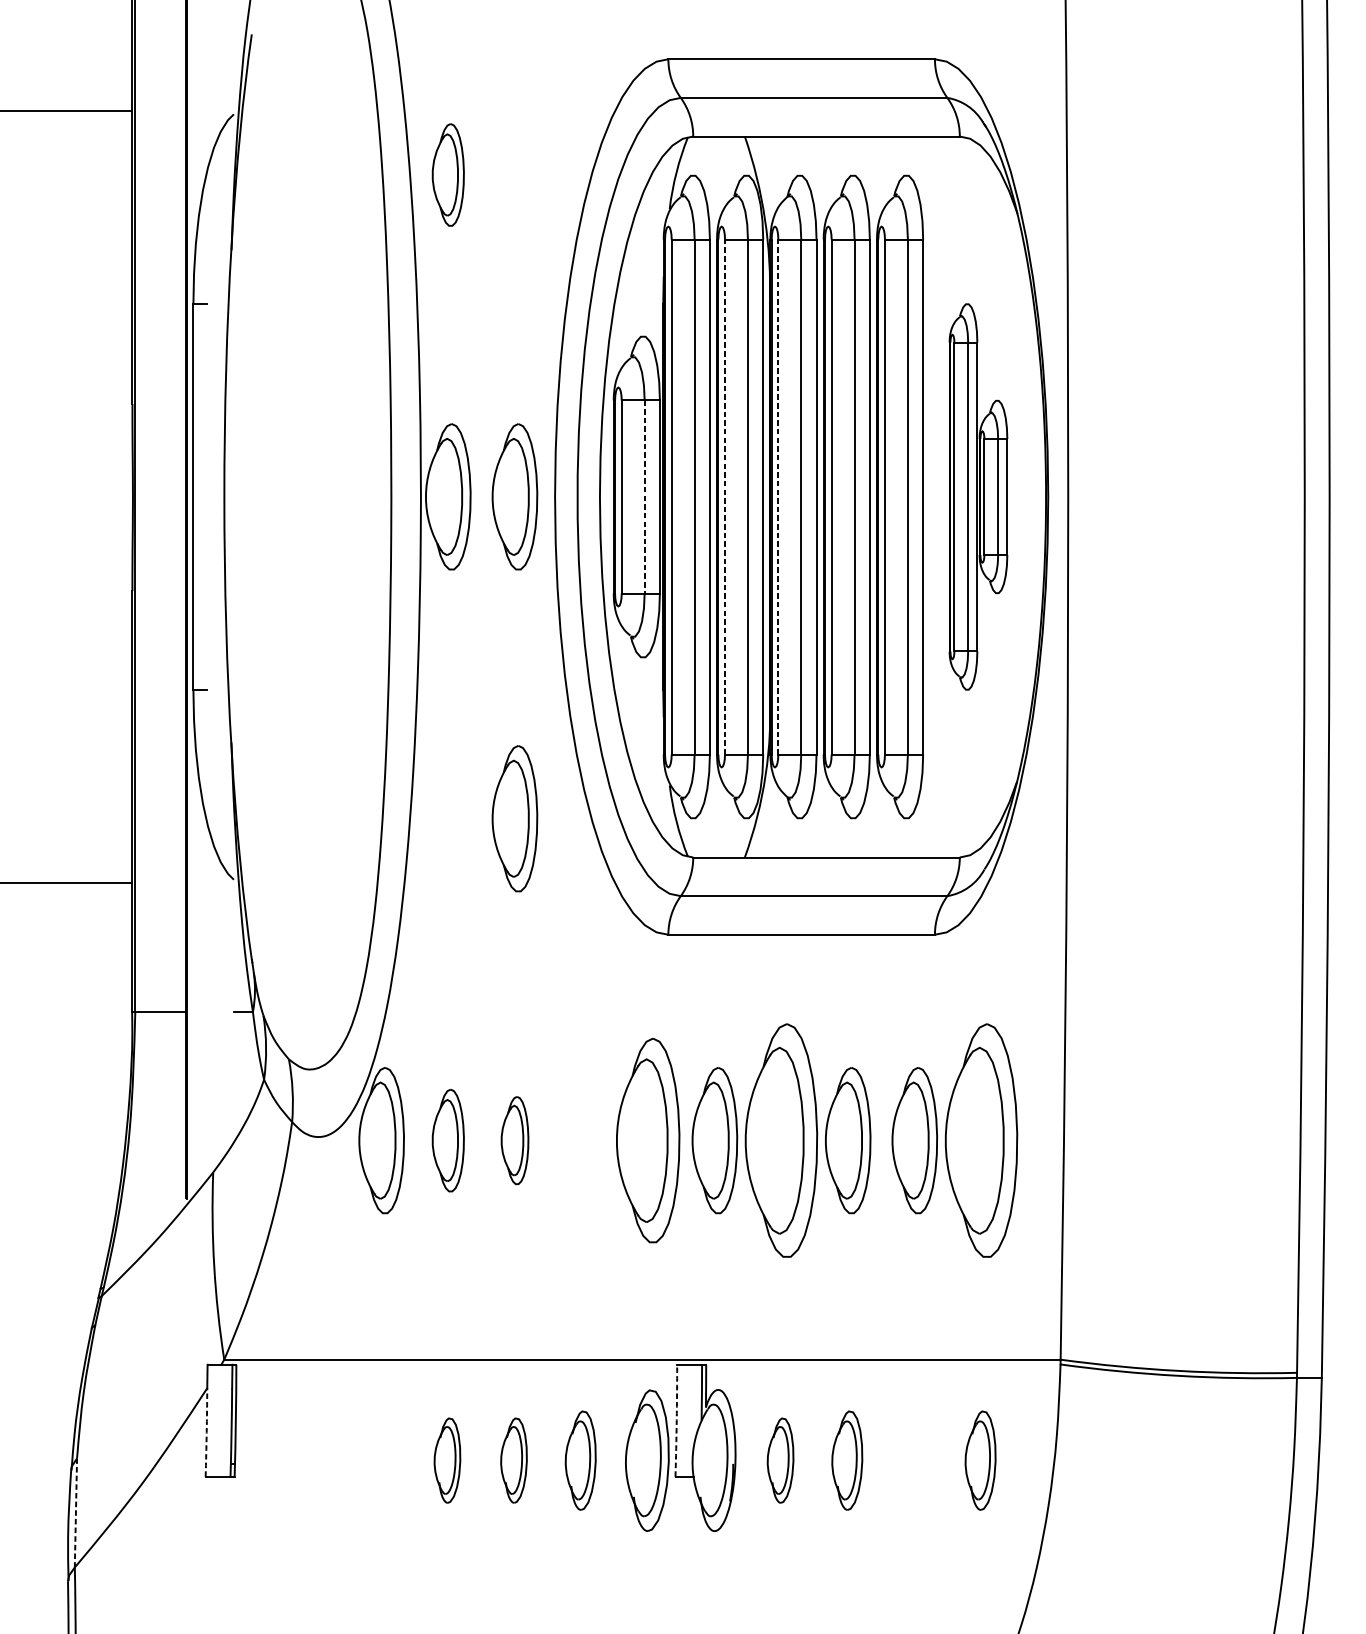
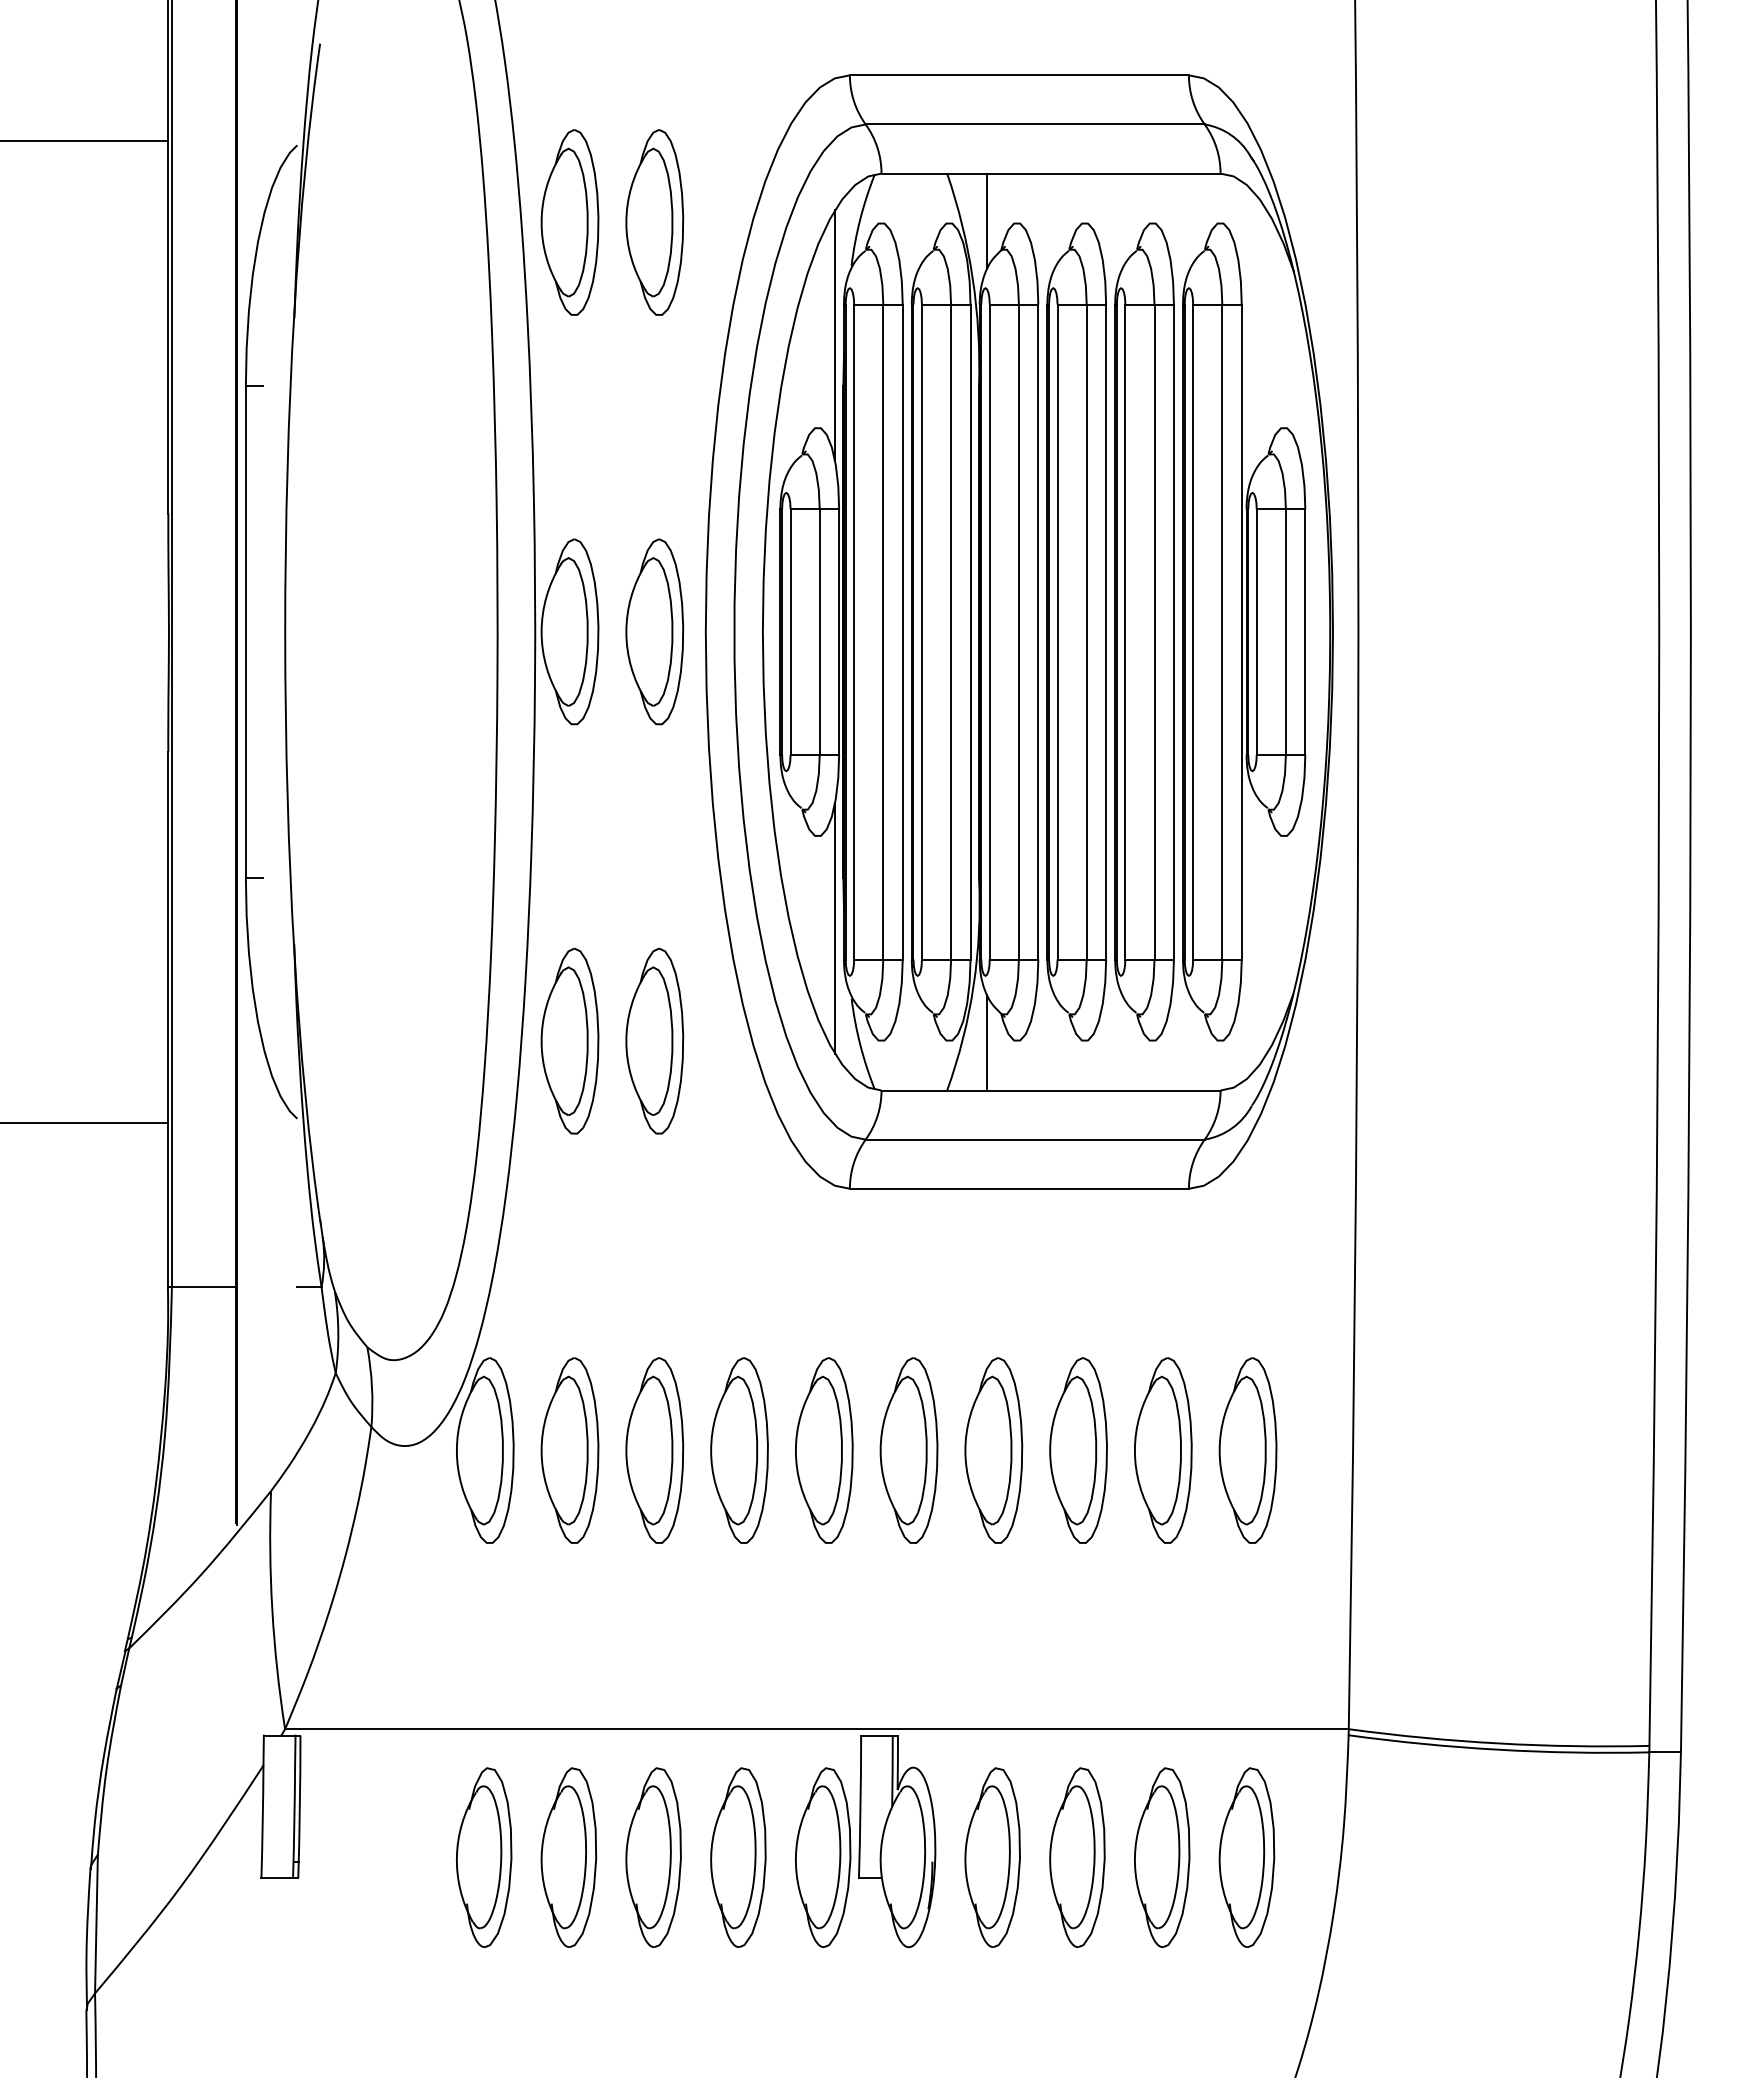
line: (776, 173) -> (987, 220), added
part: (447, 174) -> (569, 222), size x1.43
part: (514, 174) -> (654, 222), added
line: (656, 263) -> (834, 335), added
line: (724, 496) -> (921, 631), dashed -> solid
line: (778, 496) -> (989, 631), dashed -> solid
part: (978, 496) -> (1244, 631), size x1.67
line: (644, 497) -> (819, 632), dashed -> solid
line: (656, 730) -> (834, 928), added
part: (447, 818) -> (569, 1040), added
line: (776, 819) -> (987, 1042), added
part: (447, 1140) -> (569, 1450), size x1.43
part: (514, 1140) -> (654, 1450), size x1.67
part: (581, 1140) -> (739, 1450), added
part: (648, 1140) -> (824, 1450), size x0.71
part: (781, 1140) -> (993, 1450), size x0.62
part: (981, 1140) -> (1247, 1450), size x0.62
arc: (676, 1420) -> (860, 1806), dashed -> solid
arc: (206, 1432) -> (262, 1821), dashed -> solid
part: (381, 1460) -> (484, 1857), added
part: (447, 1460) -> (568, 1857), size x1.67
part: (513, 1460) -> (653, 1857), size x1.67
part: (580, 1460) -> (738, 1857), size x1.43
part: (780, 1460) -> (992, 1857), size x1.67
part: (847, 1460) -> (1077, 1857), size x1.43
part: (914, 1460) -> (1162, 1857), added
part: (980, 1460) -> (1246, 1857), size x1.43
line: (75, 1513) -> (96, 1924), dashed -> solid

